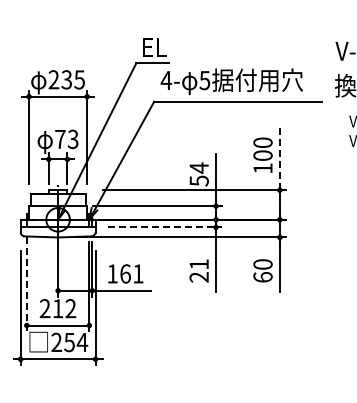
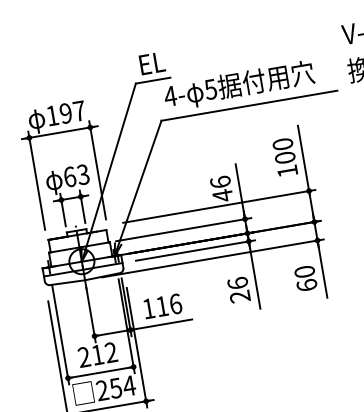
text: (66, 79) -> (65, 113), 235 -> 197
text: (60, 139) -> (70, 177), 73 -> 63
line: (279, 159) -> (303, 158), dashed -> solid
text: (198, 174) -> (220, 189), 54 -> 46
line: (165, 227) -> (195, 250), dashed -> solid
text: (198, 264) -> (237, 283), 21 -> 26
text: (131, 273) -> (168, 304), 161 -> 116
line: (26, 284) -> (60, 335), dashed -> solid

